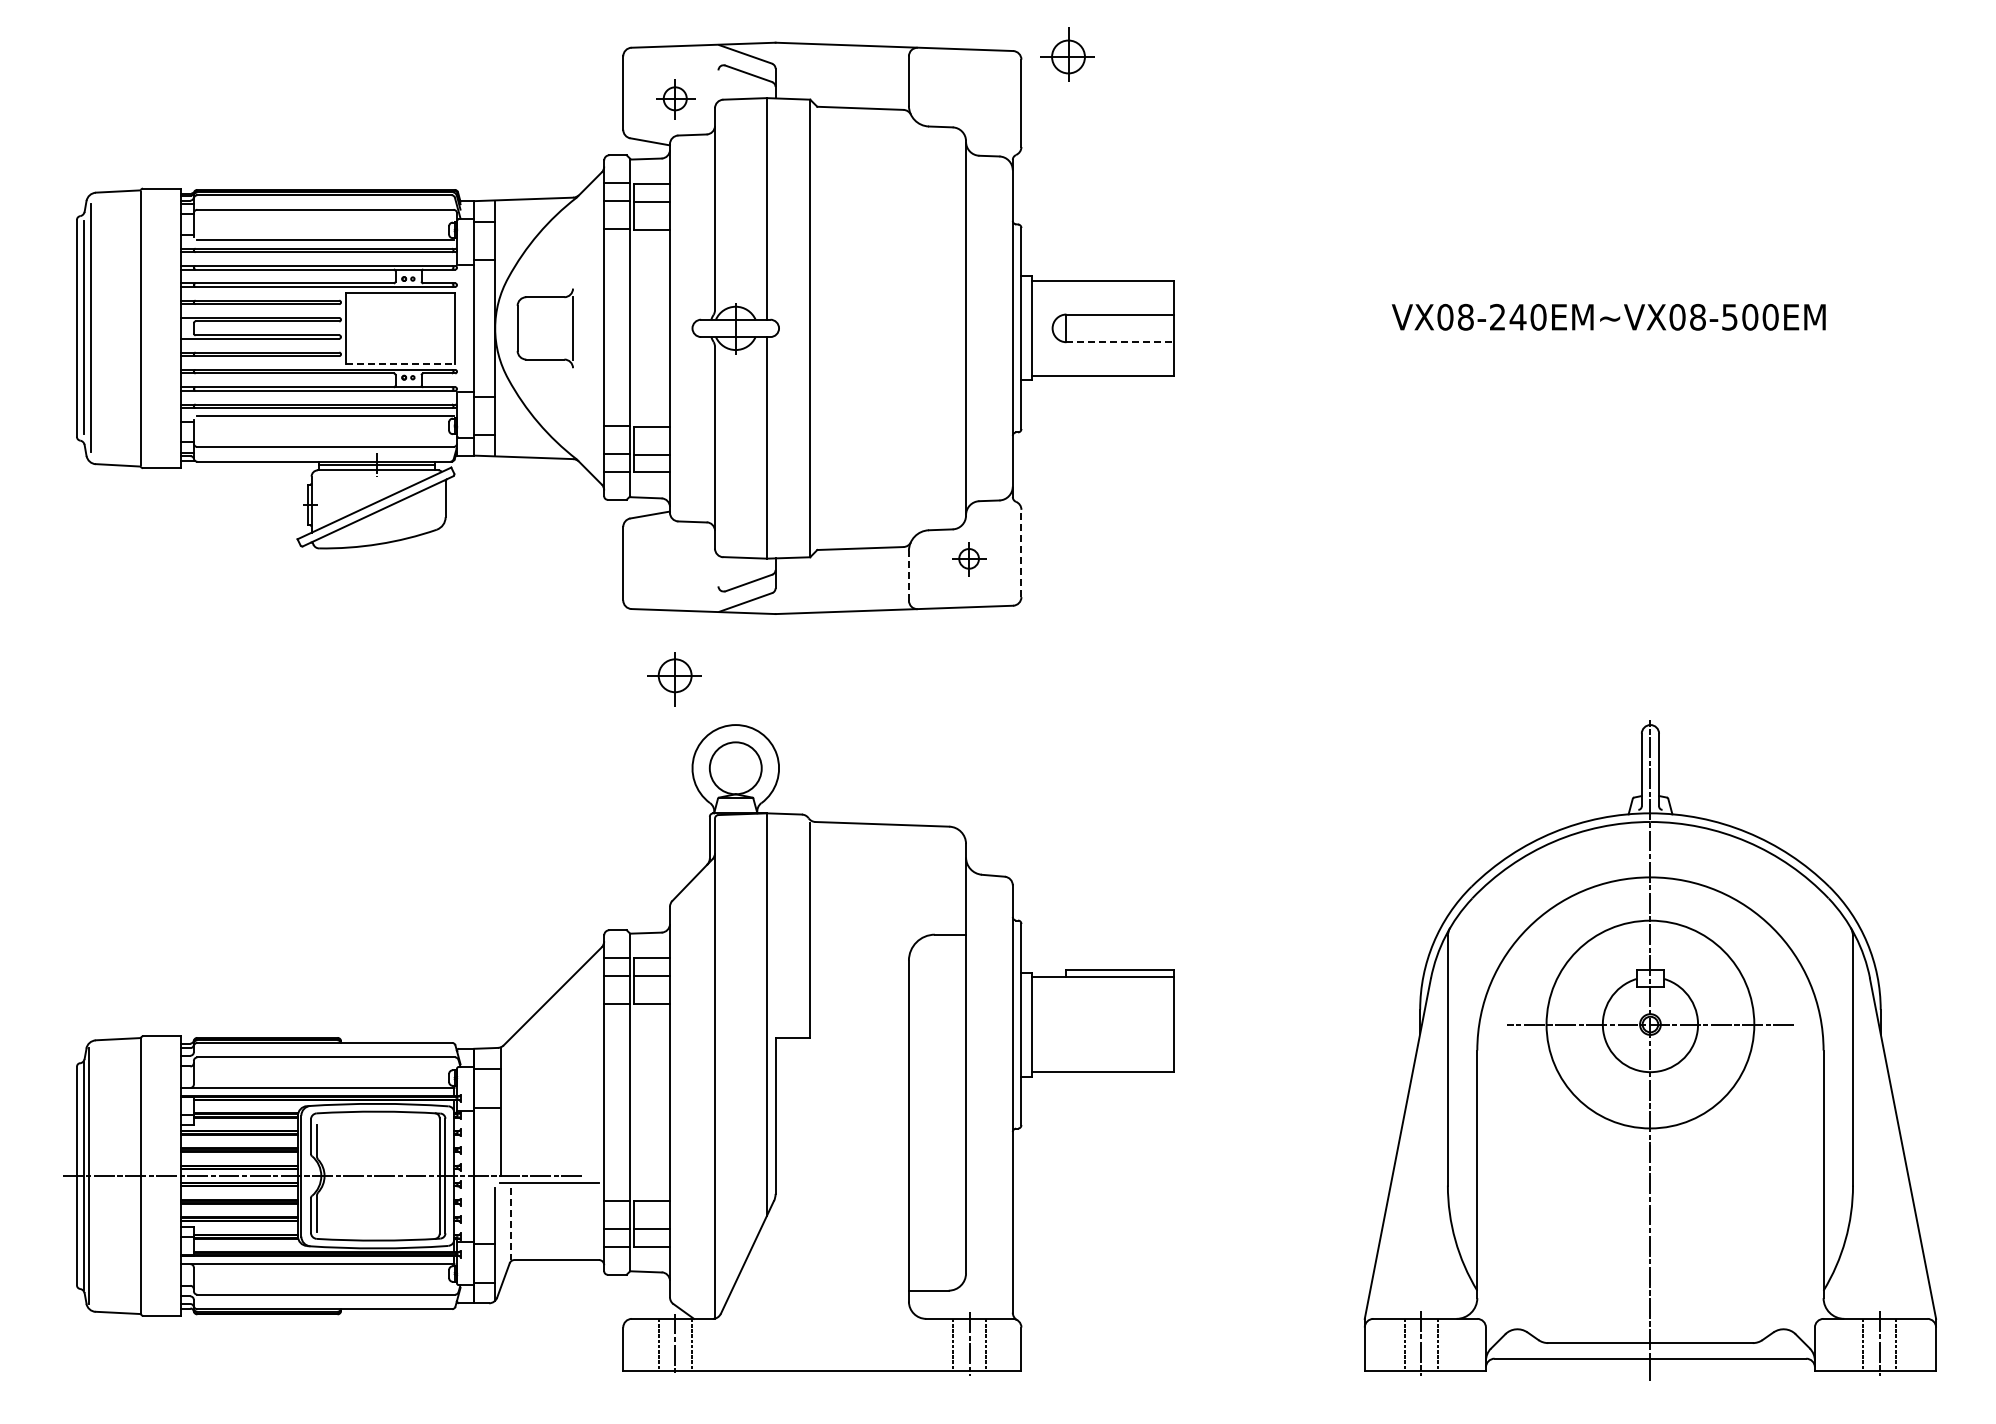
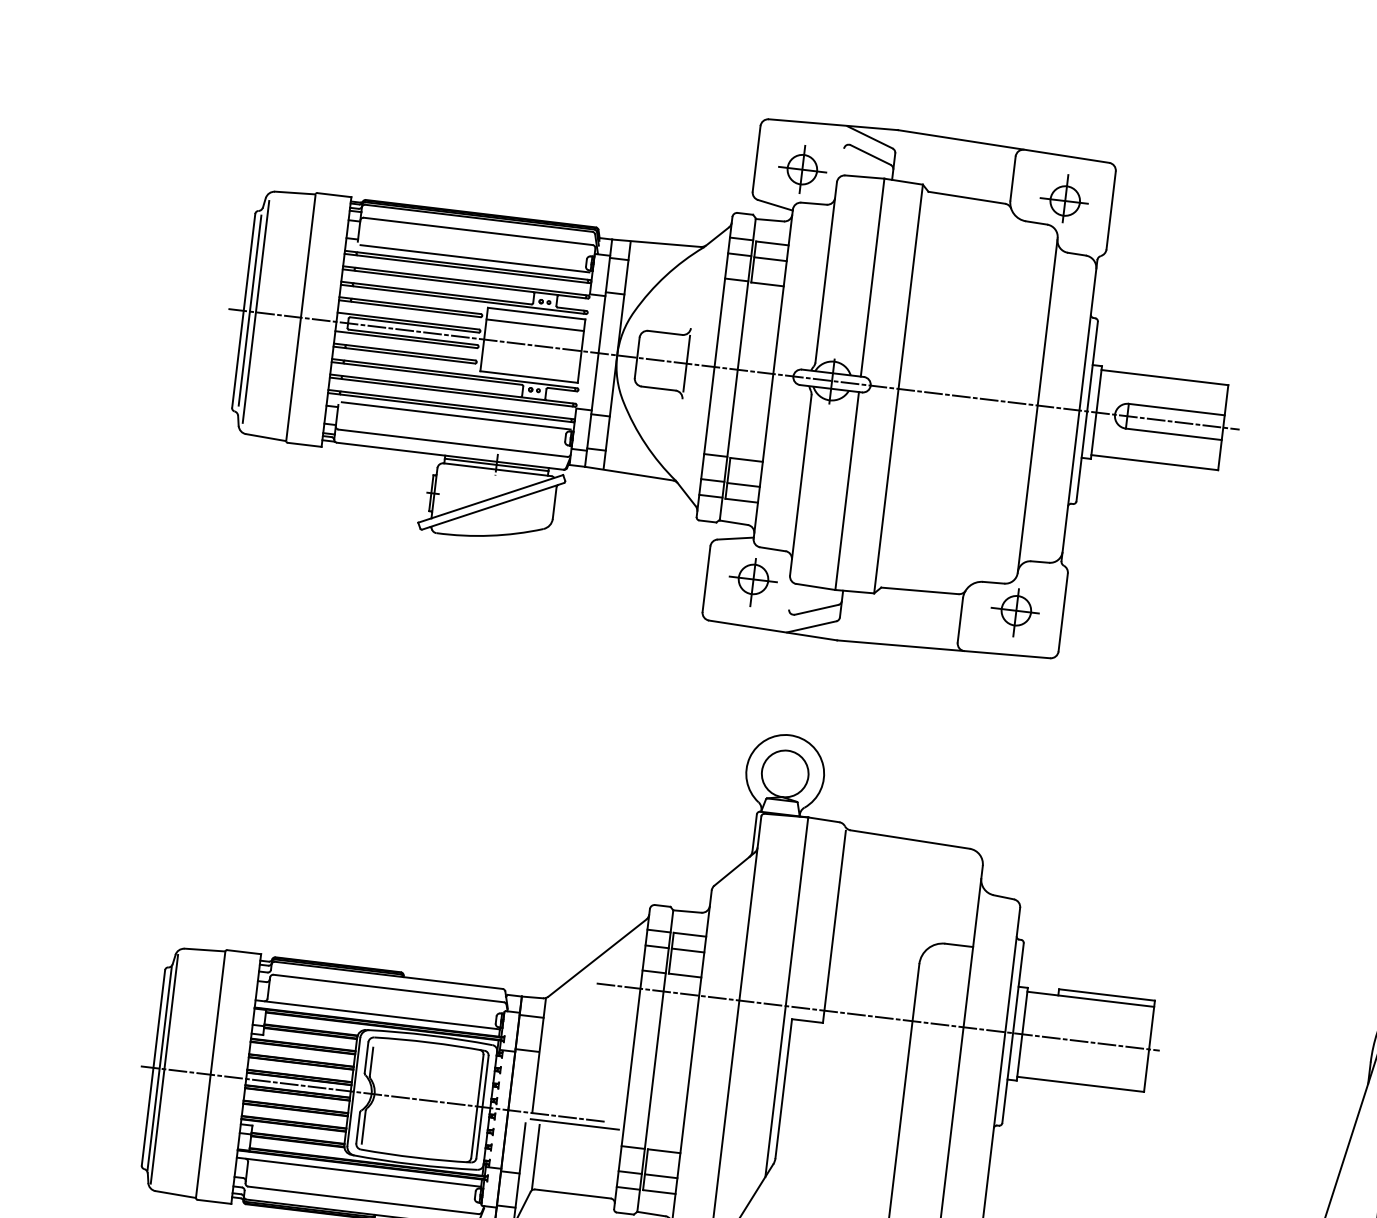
part: (1067, 54) -> (1064, 198), moved
part: (675, 98) -> (802, 169), size x1.43
line: (400, 305) -> (535, 324), added
line: (625, 328) -> (733, 369), added
line: (1120, 342) -> (1174, 434), dashed -> solid
line: (400, 363) -> (528, 376), dashed -> solid
line: (1021, 553) -> (1063, 612), dashed -> solid
part: (968, 560) -> (1015, 613), size x1.67
line: (908, 575) -> (960, 620), dashed -> solid
part: (674, 679) -> (752, 582), moved
line: (870, 1024) -> (878, 1017), added
line: (510, 1224) -> (535, 1157), dashed -> solid

